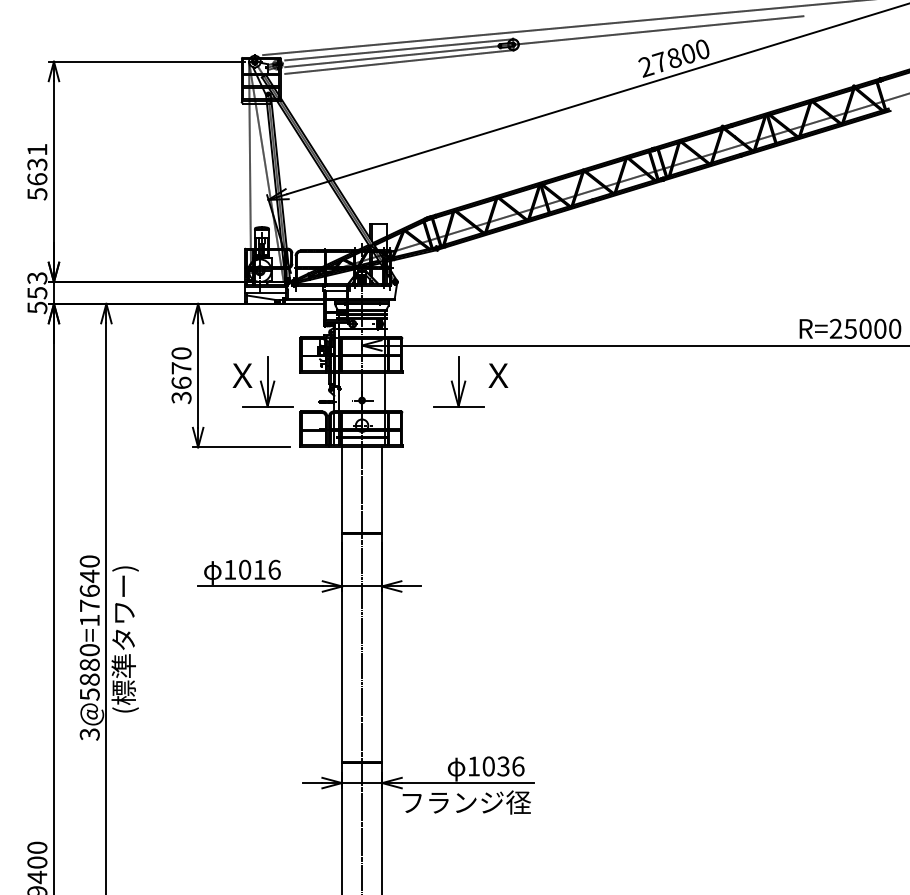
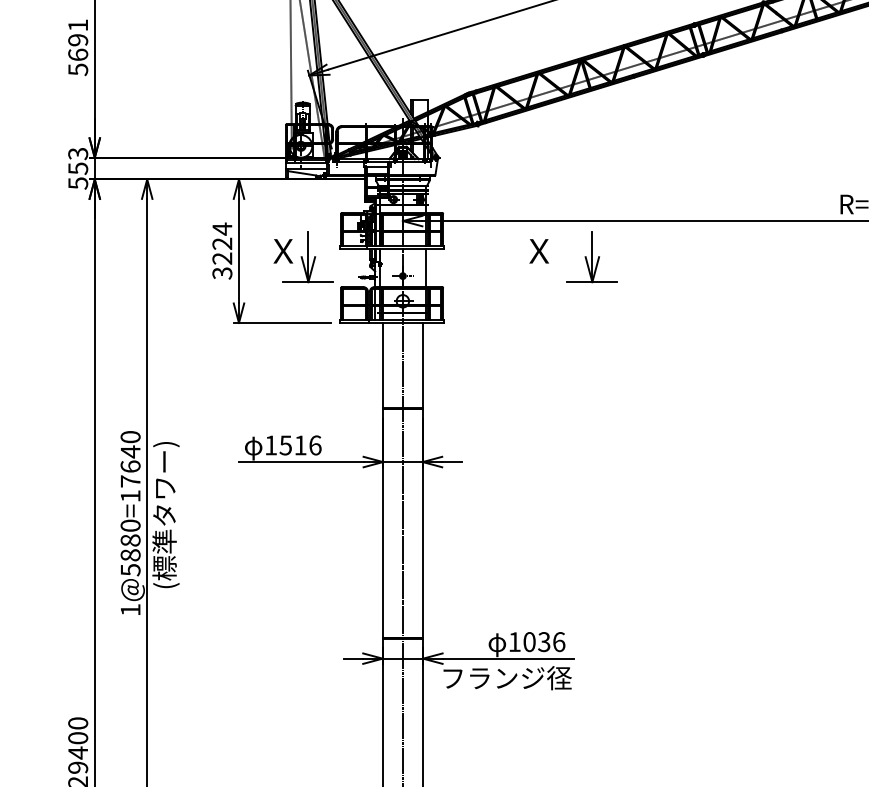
text: (37, 164) -> (78, 40), 5631 -> 5691
text: (181, 368) -> (222, 244), 3670 -> 3224
part: (458, 381) -> (592, 257), moved
text: (244, 569) -> (285, 445), 1016 -> 1516
text: (89, 734) -> (130, 610), 3@5880=17640 -> 1@5880=17640

